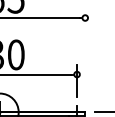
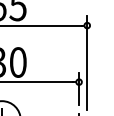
line: (85, 55) -> (87, 63), added

